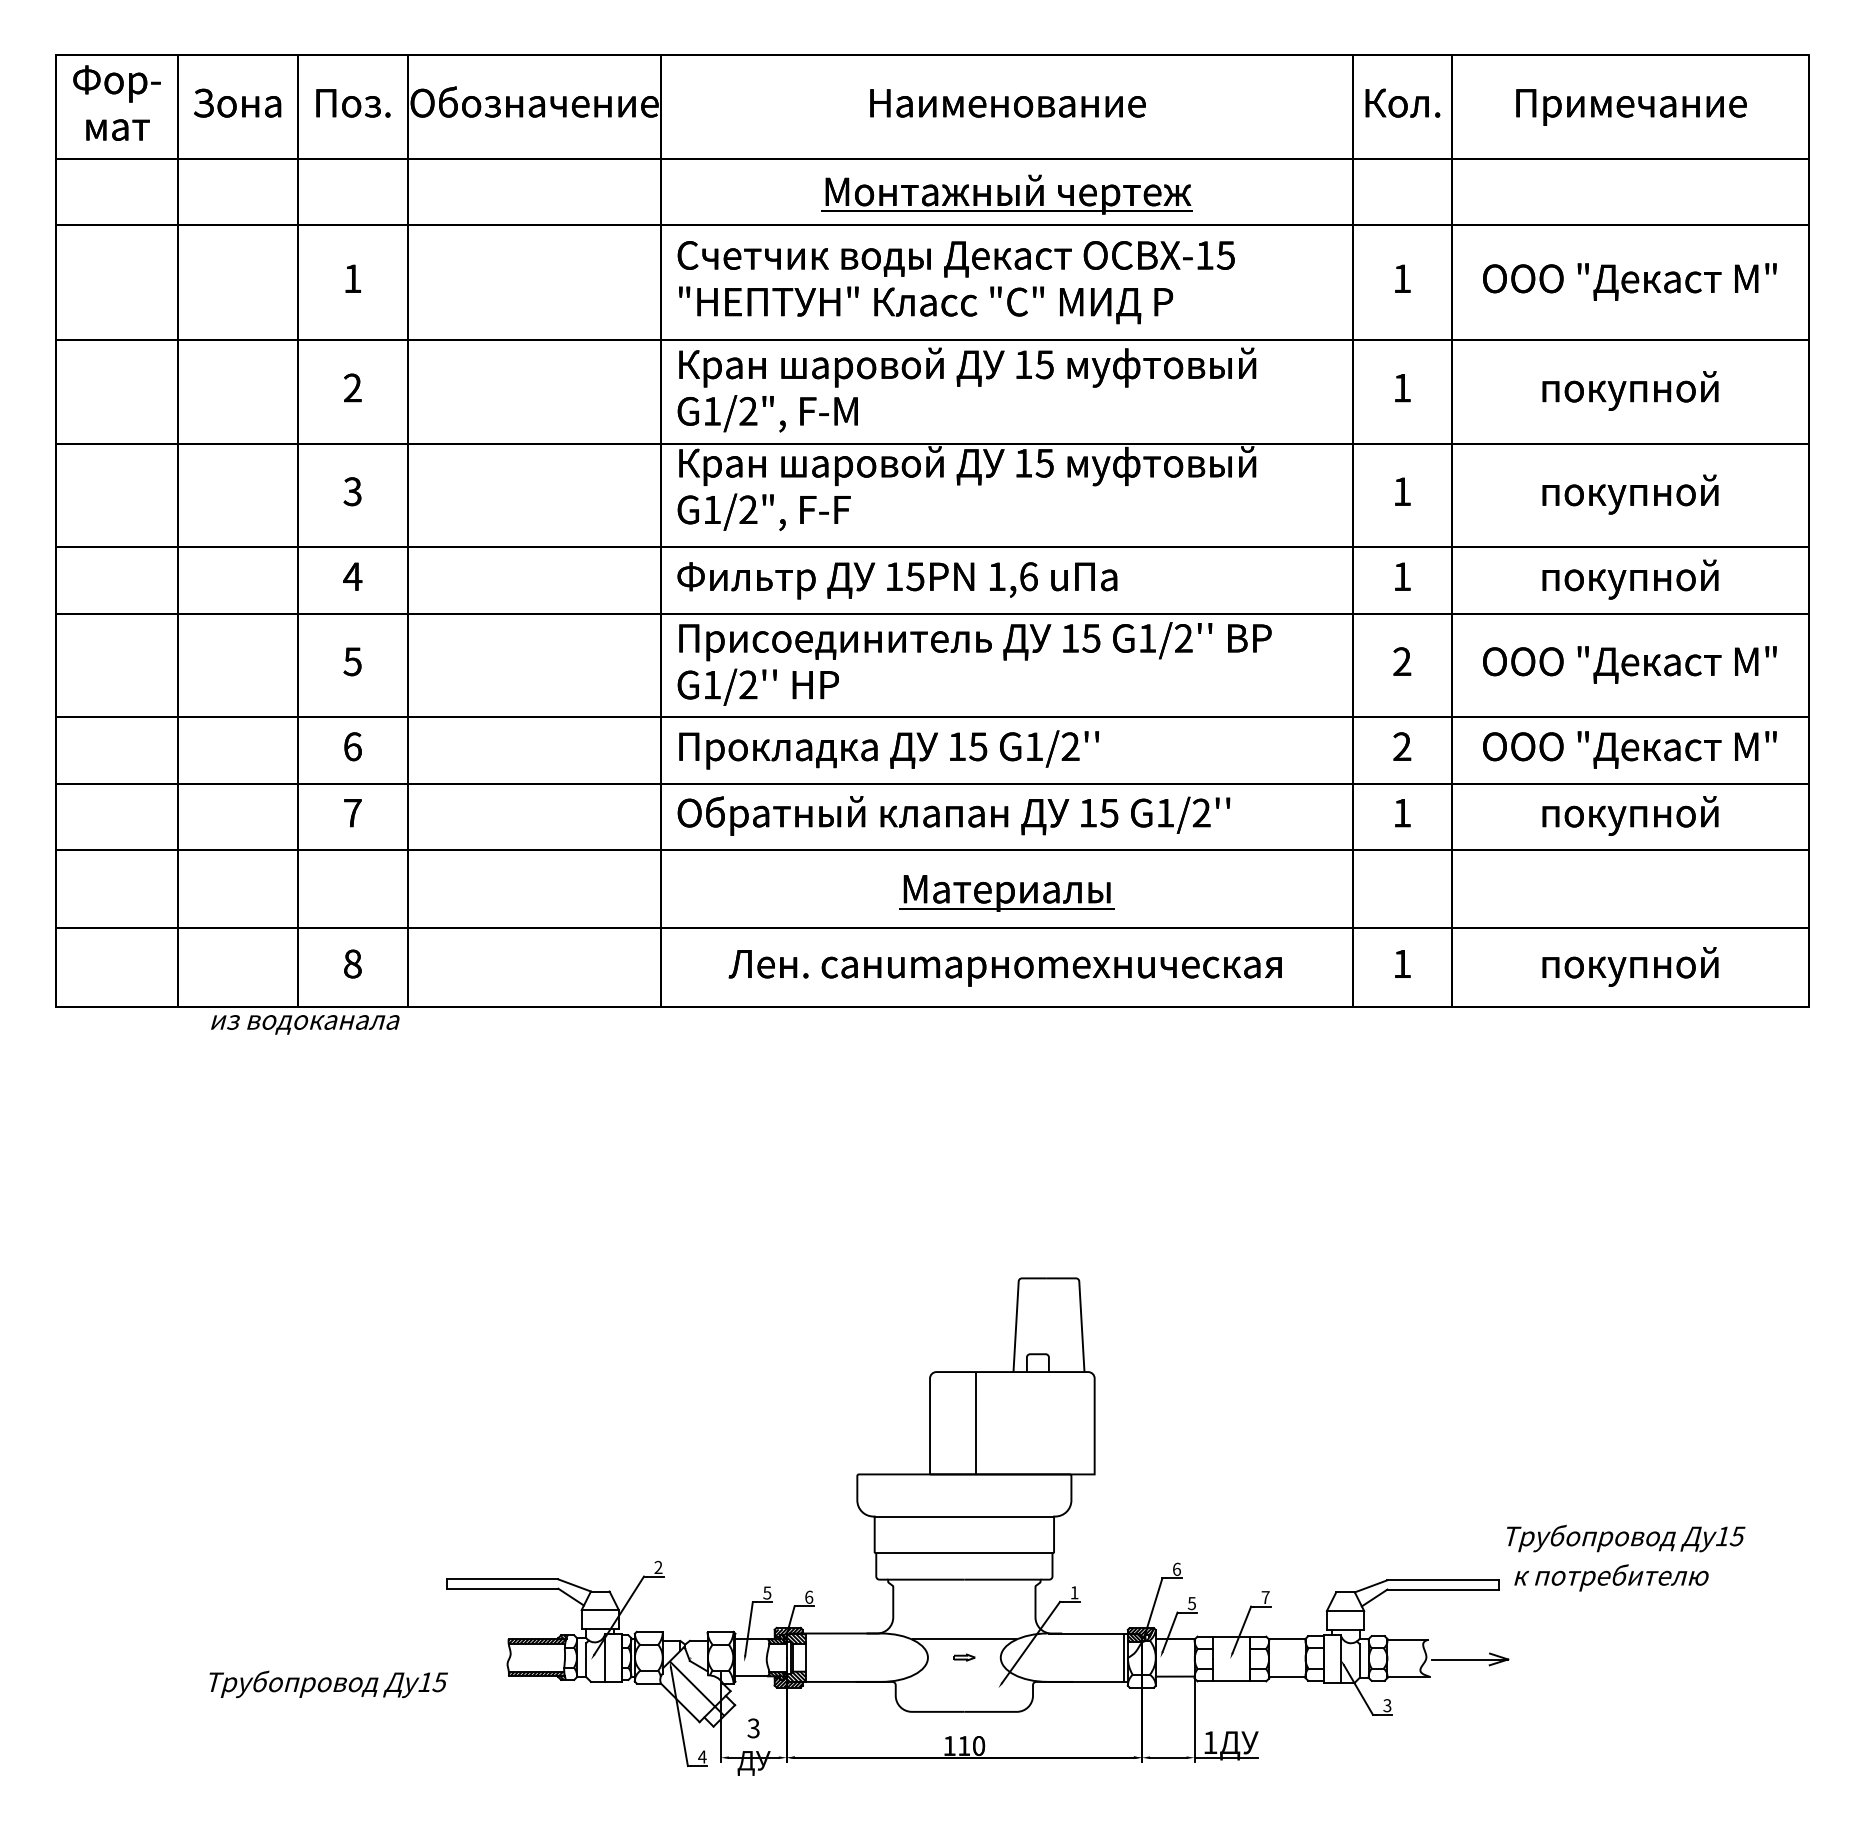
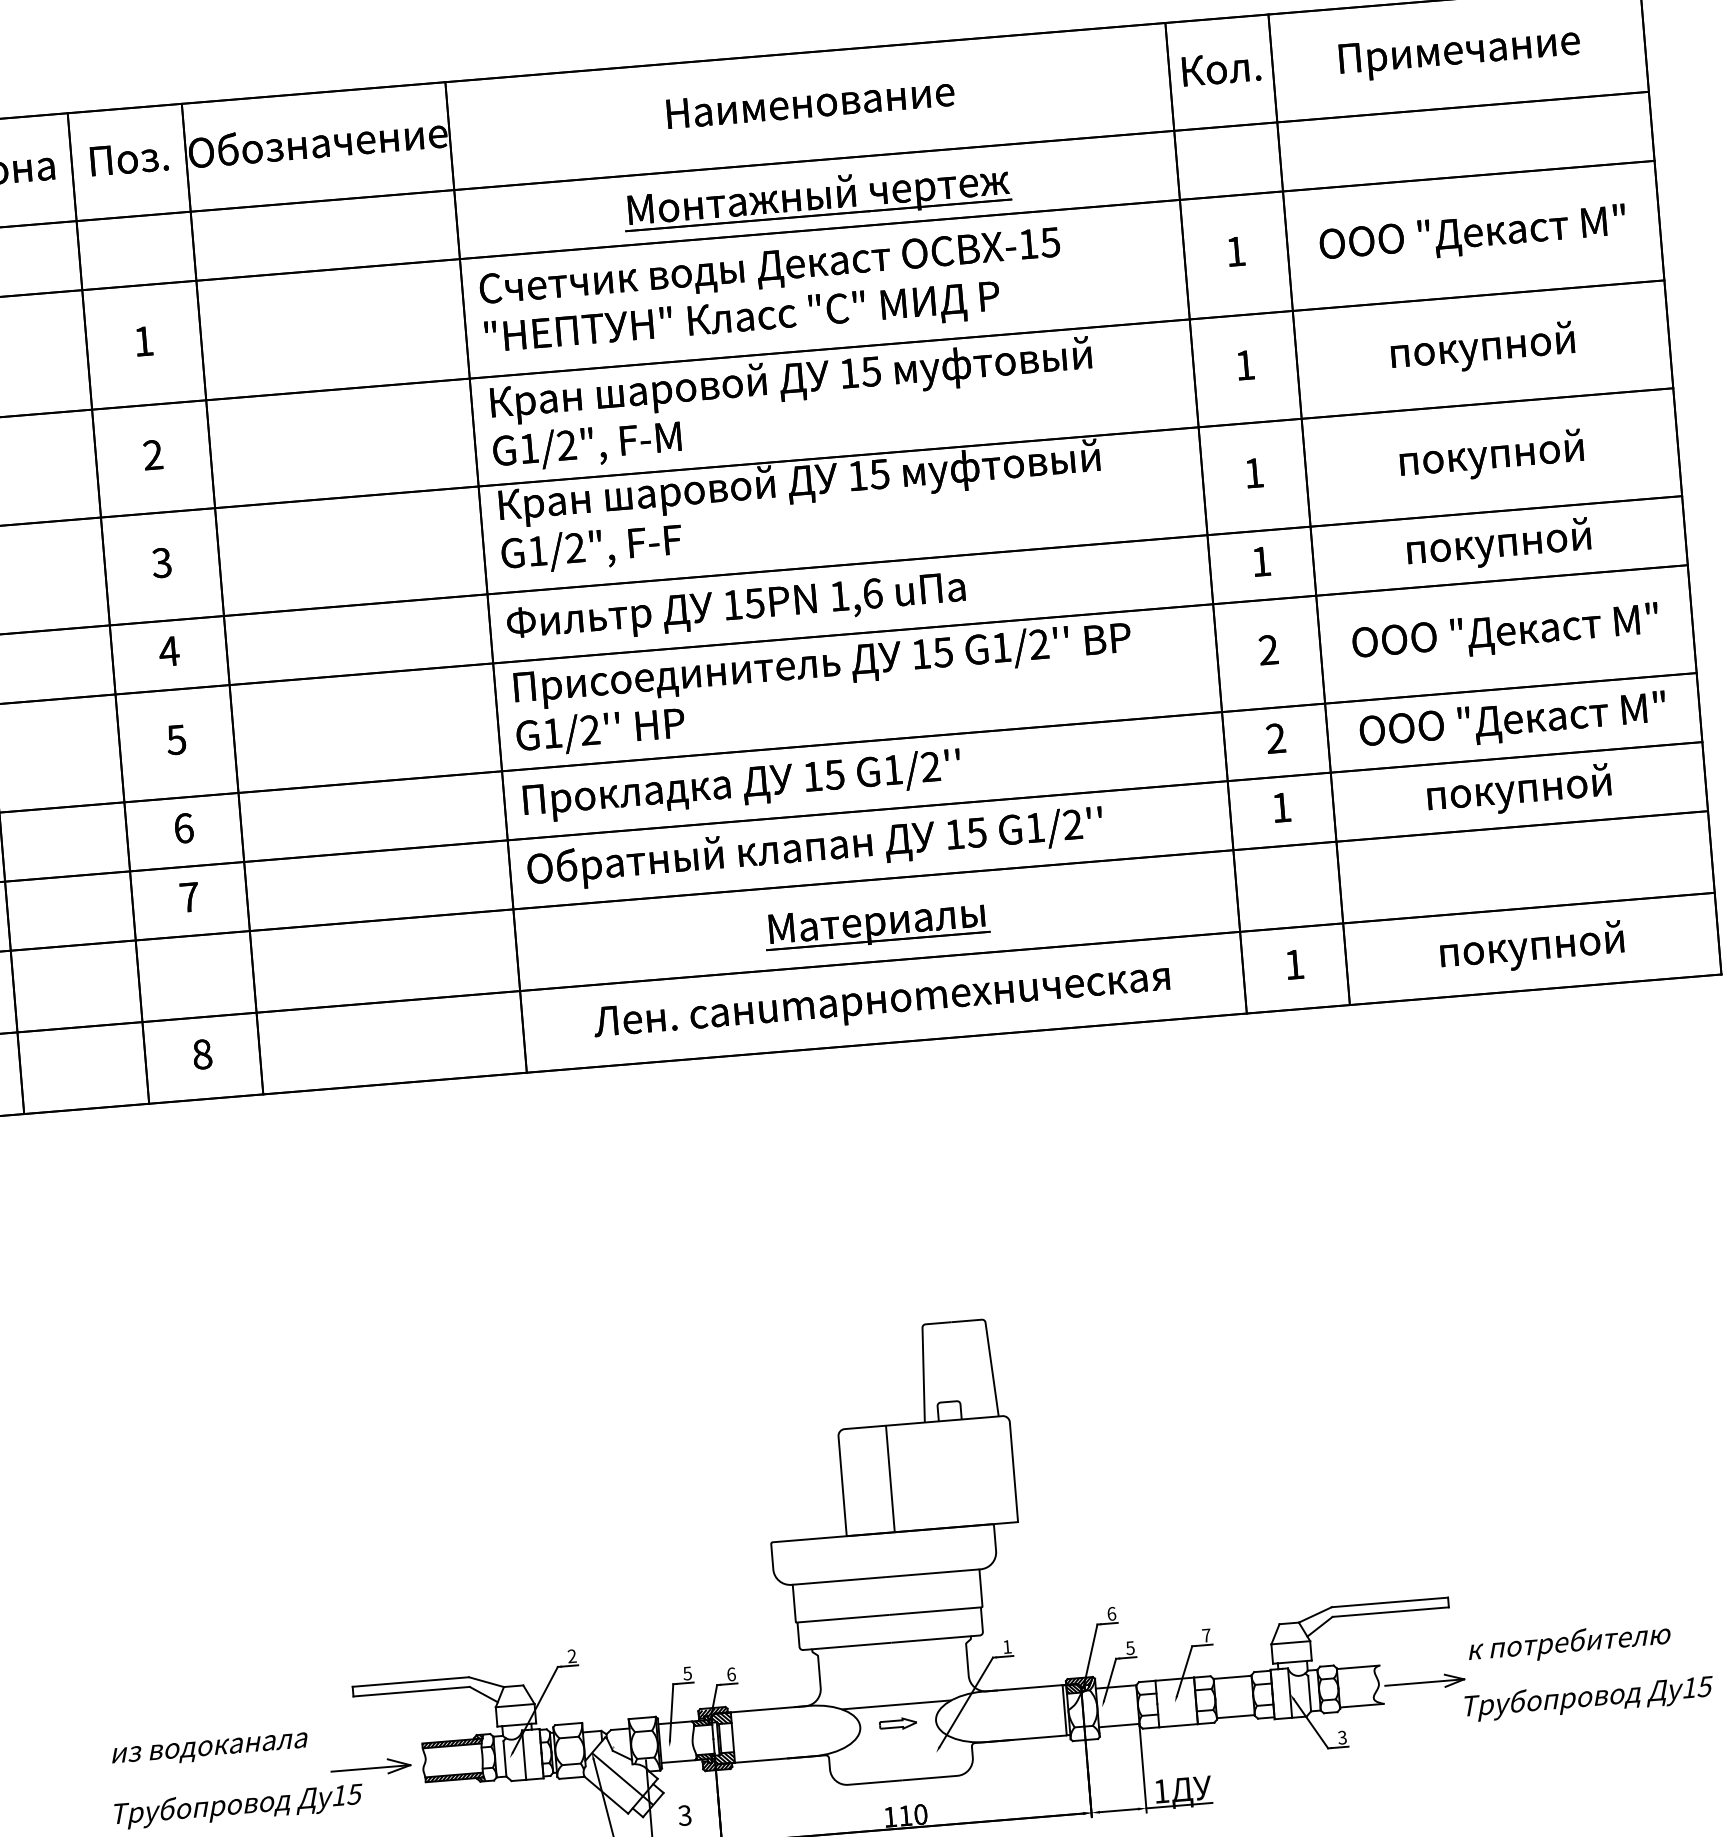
text: (305, 1024) -> (210, 1749), moved
text: (1626, 1538) -> (1589, 1698), moved
text: (1611, 1577) -> (1569, 1643), moved
part: (457, 1657) -> (370, 1767), added
part: (964, 1657) -> (898, 1723), size x1.67

